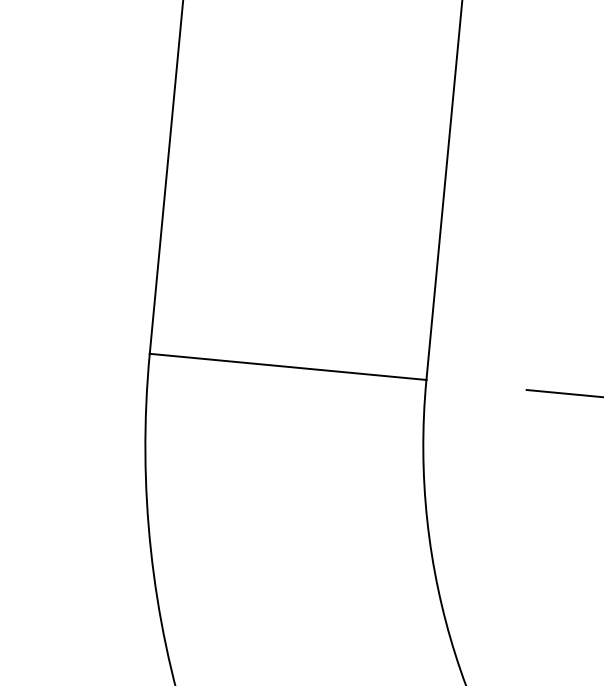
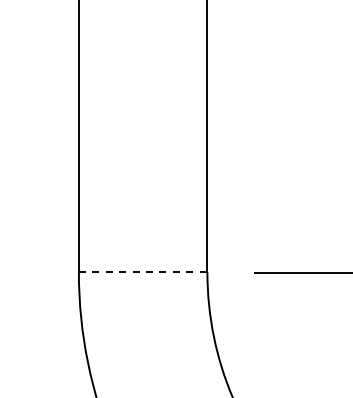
line: (288, 367) -> (143, 272), solid -> dashed

